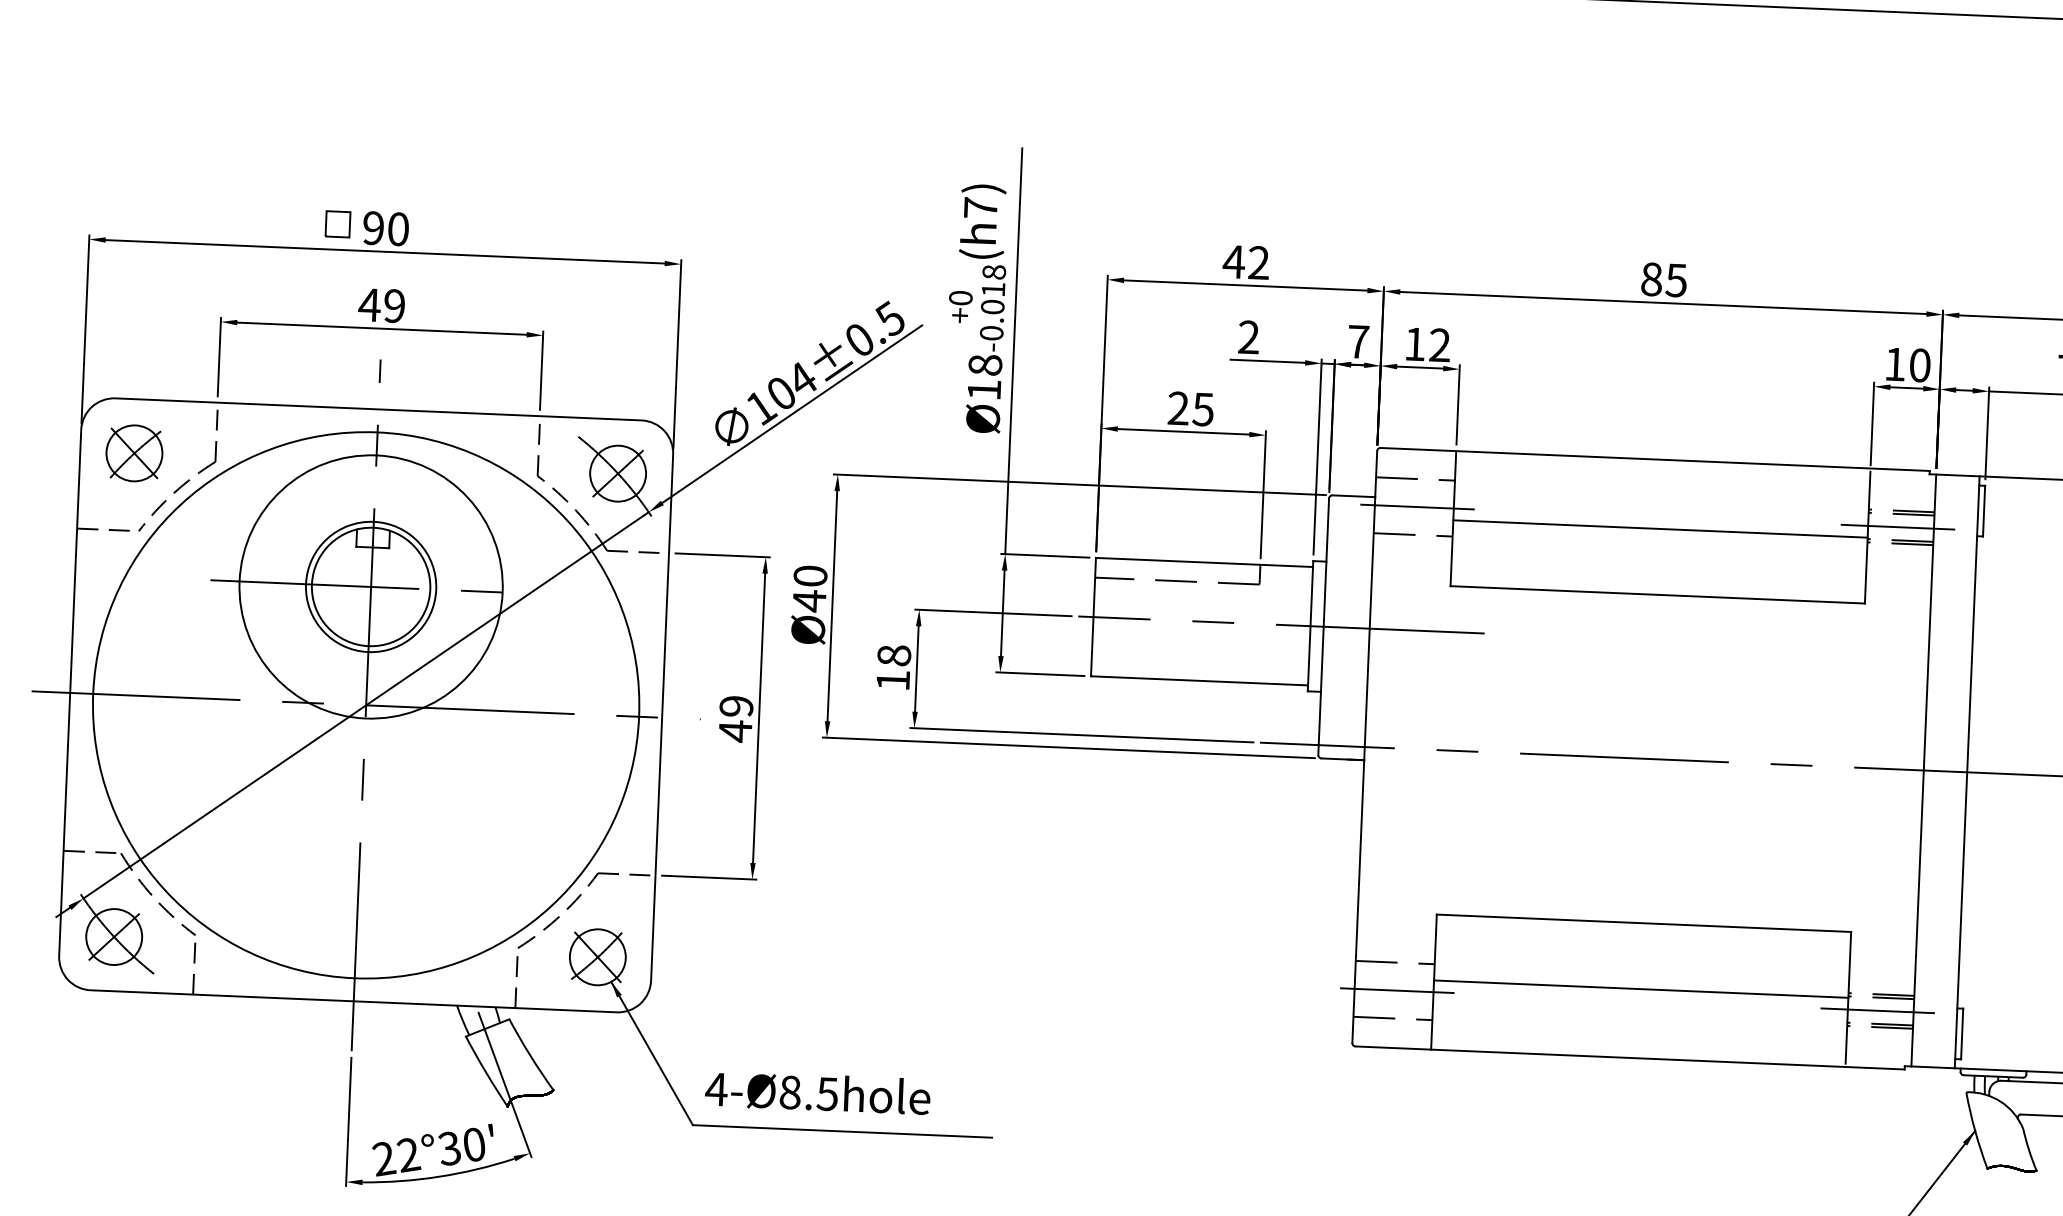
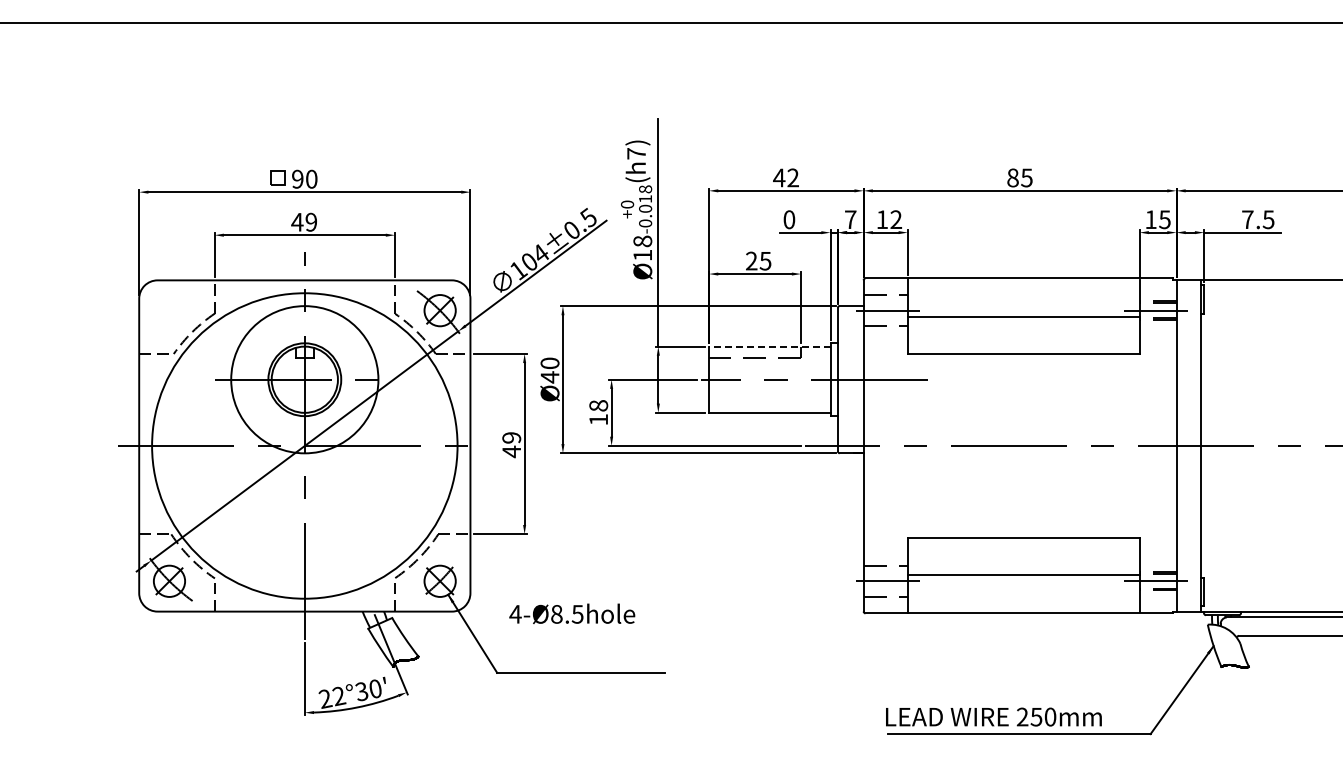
text: (1249, 336) -> (789, 219), 2 -> 0
text: (1919, 365) -> (1164, 219), 10 -> 15
part: (134, 453) -> (169, 310), removed
line: (1203, 562) -> (769, 346), solid -> dashed
text: (818, 1092) -> (572, 613), moved

